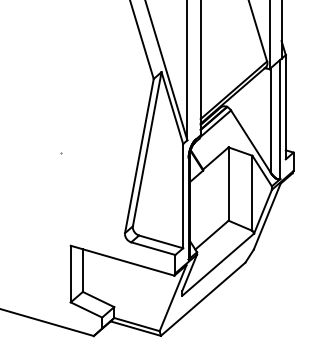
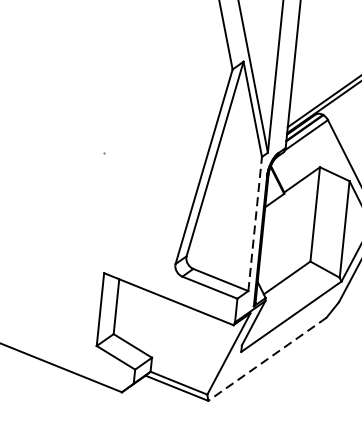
line: (183, 195) -> (255, 223), solid -> dashed
line: (203, 299) -> (267, 359), solid -> dashed

